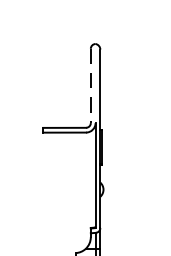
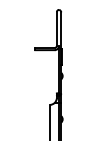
line: (89, 84) -> (56, 28), dashed -> solid

